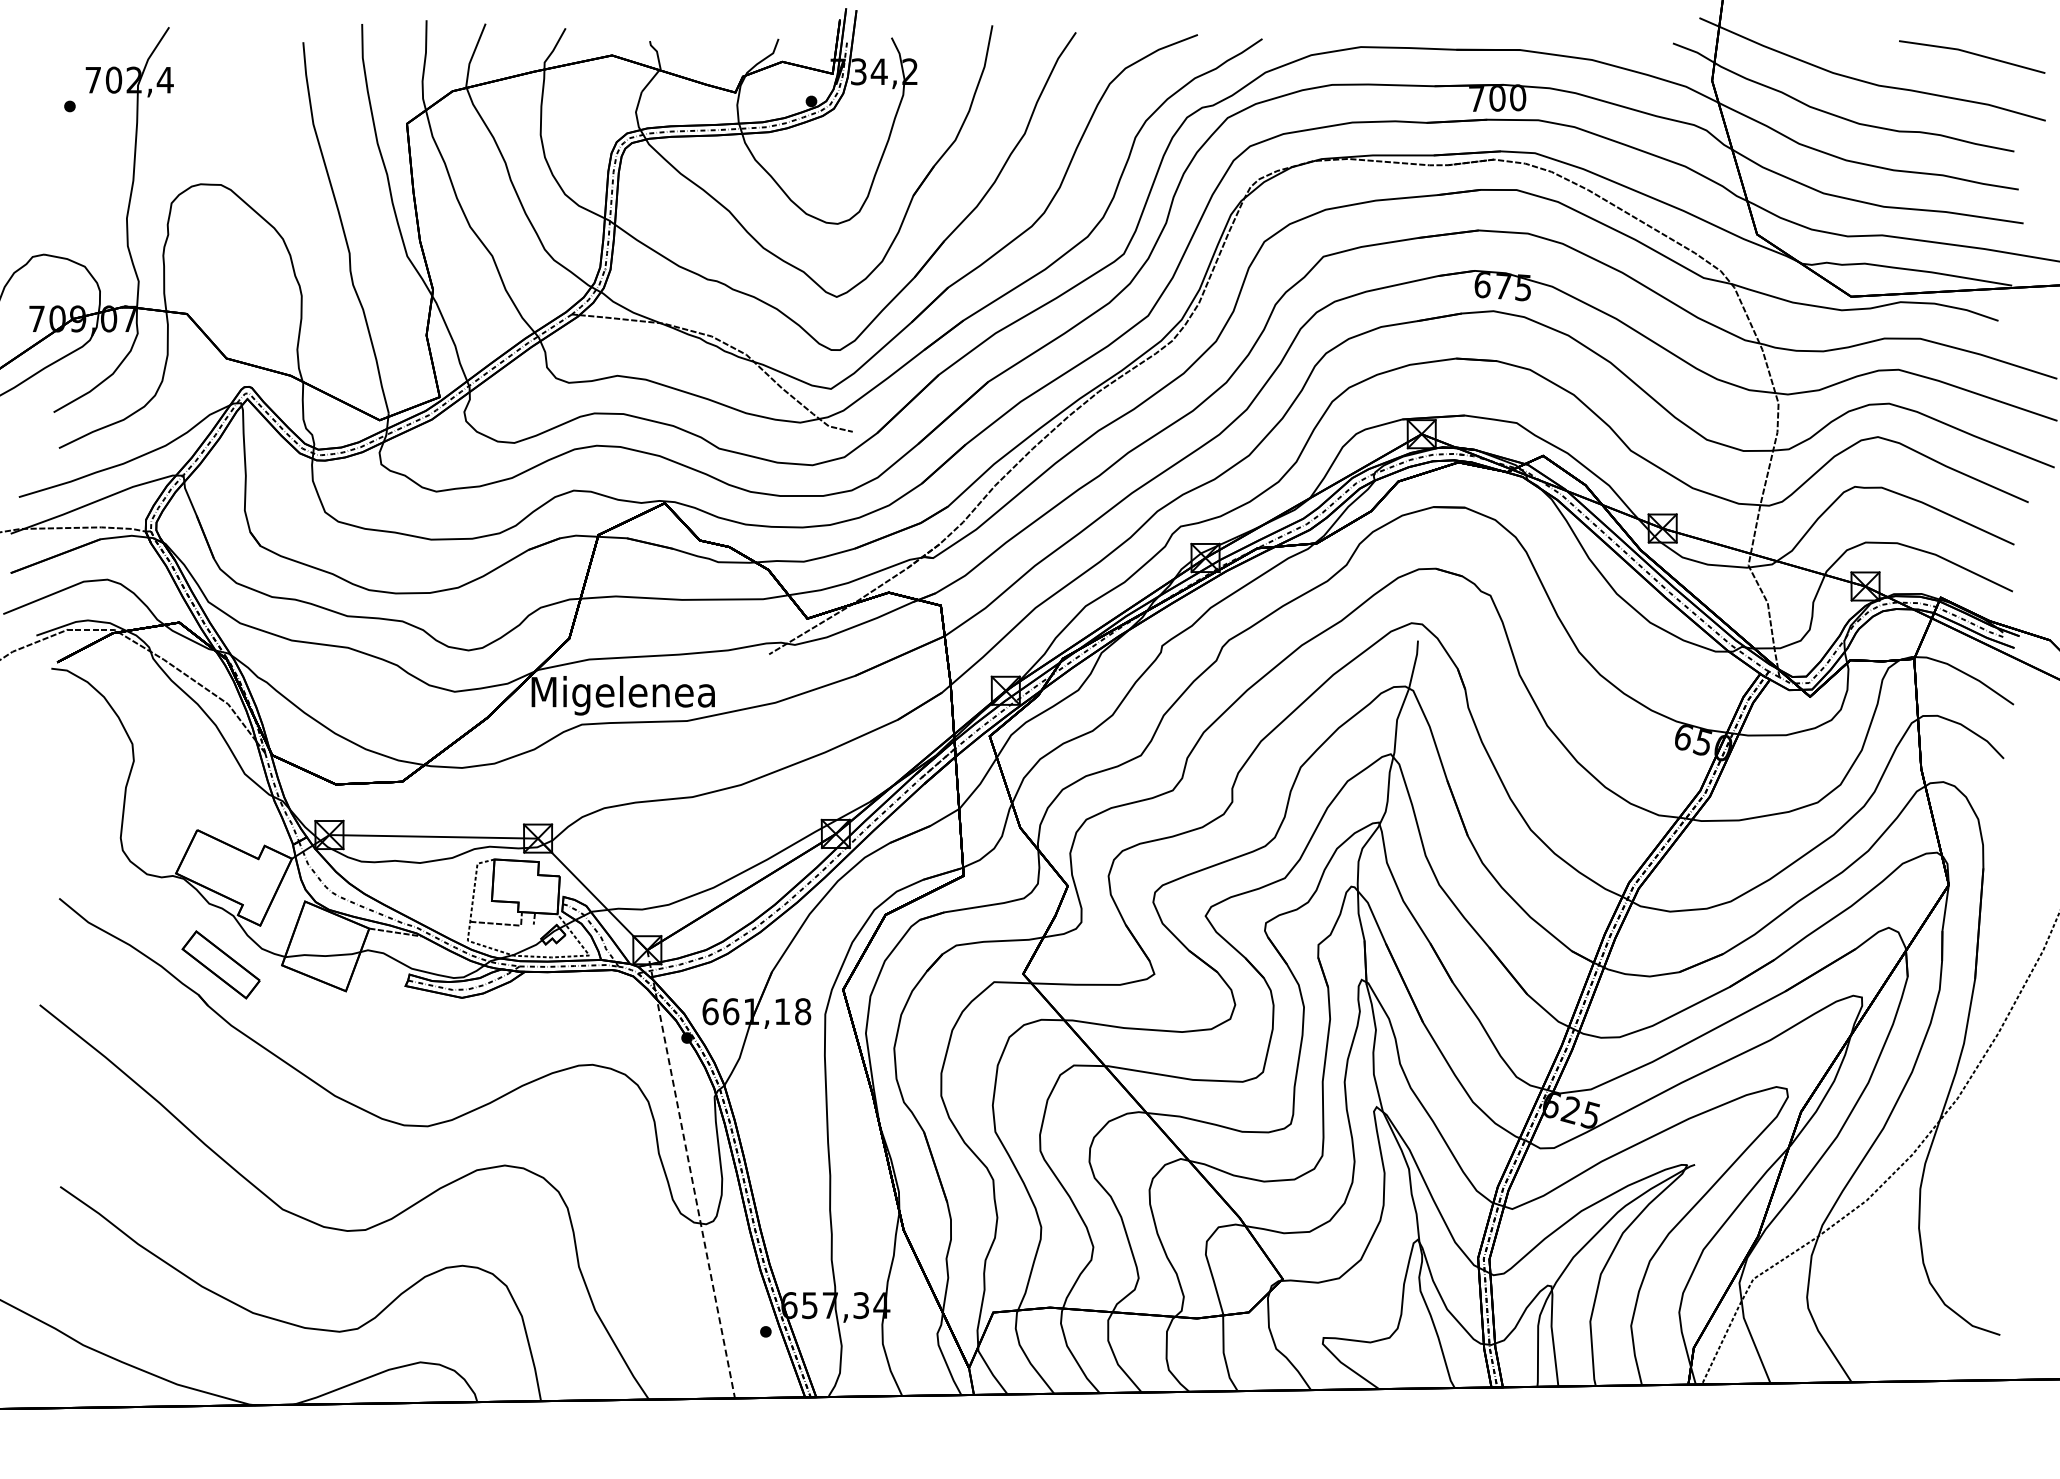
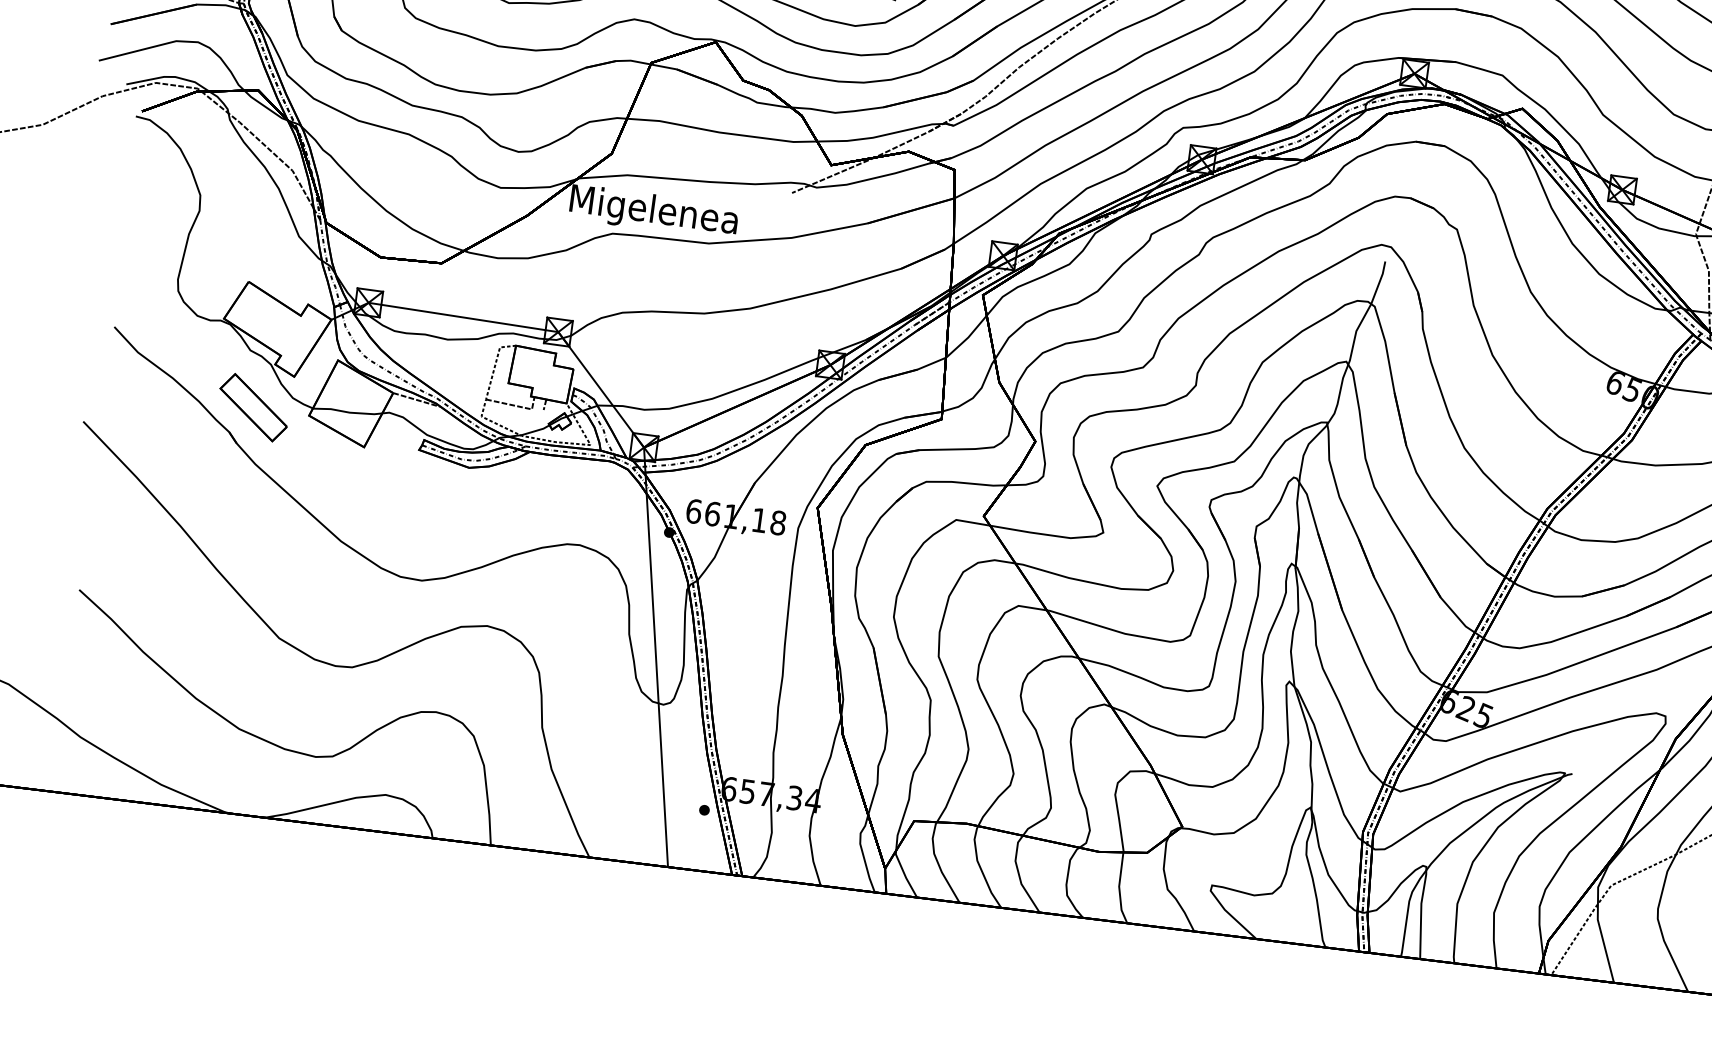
line: (691, 1174) -> (656, 657), dashed -> solid

